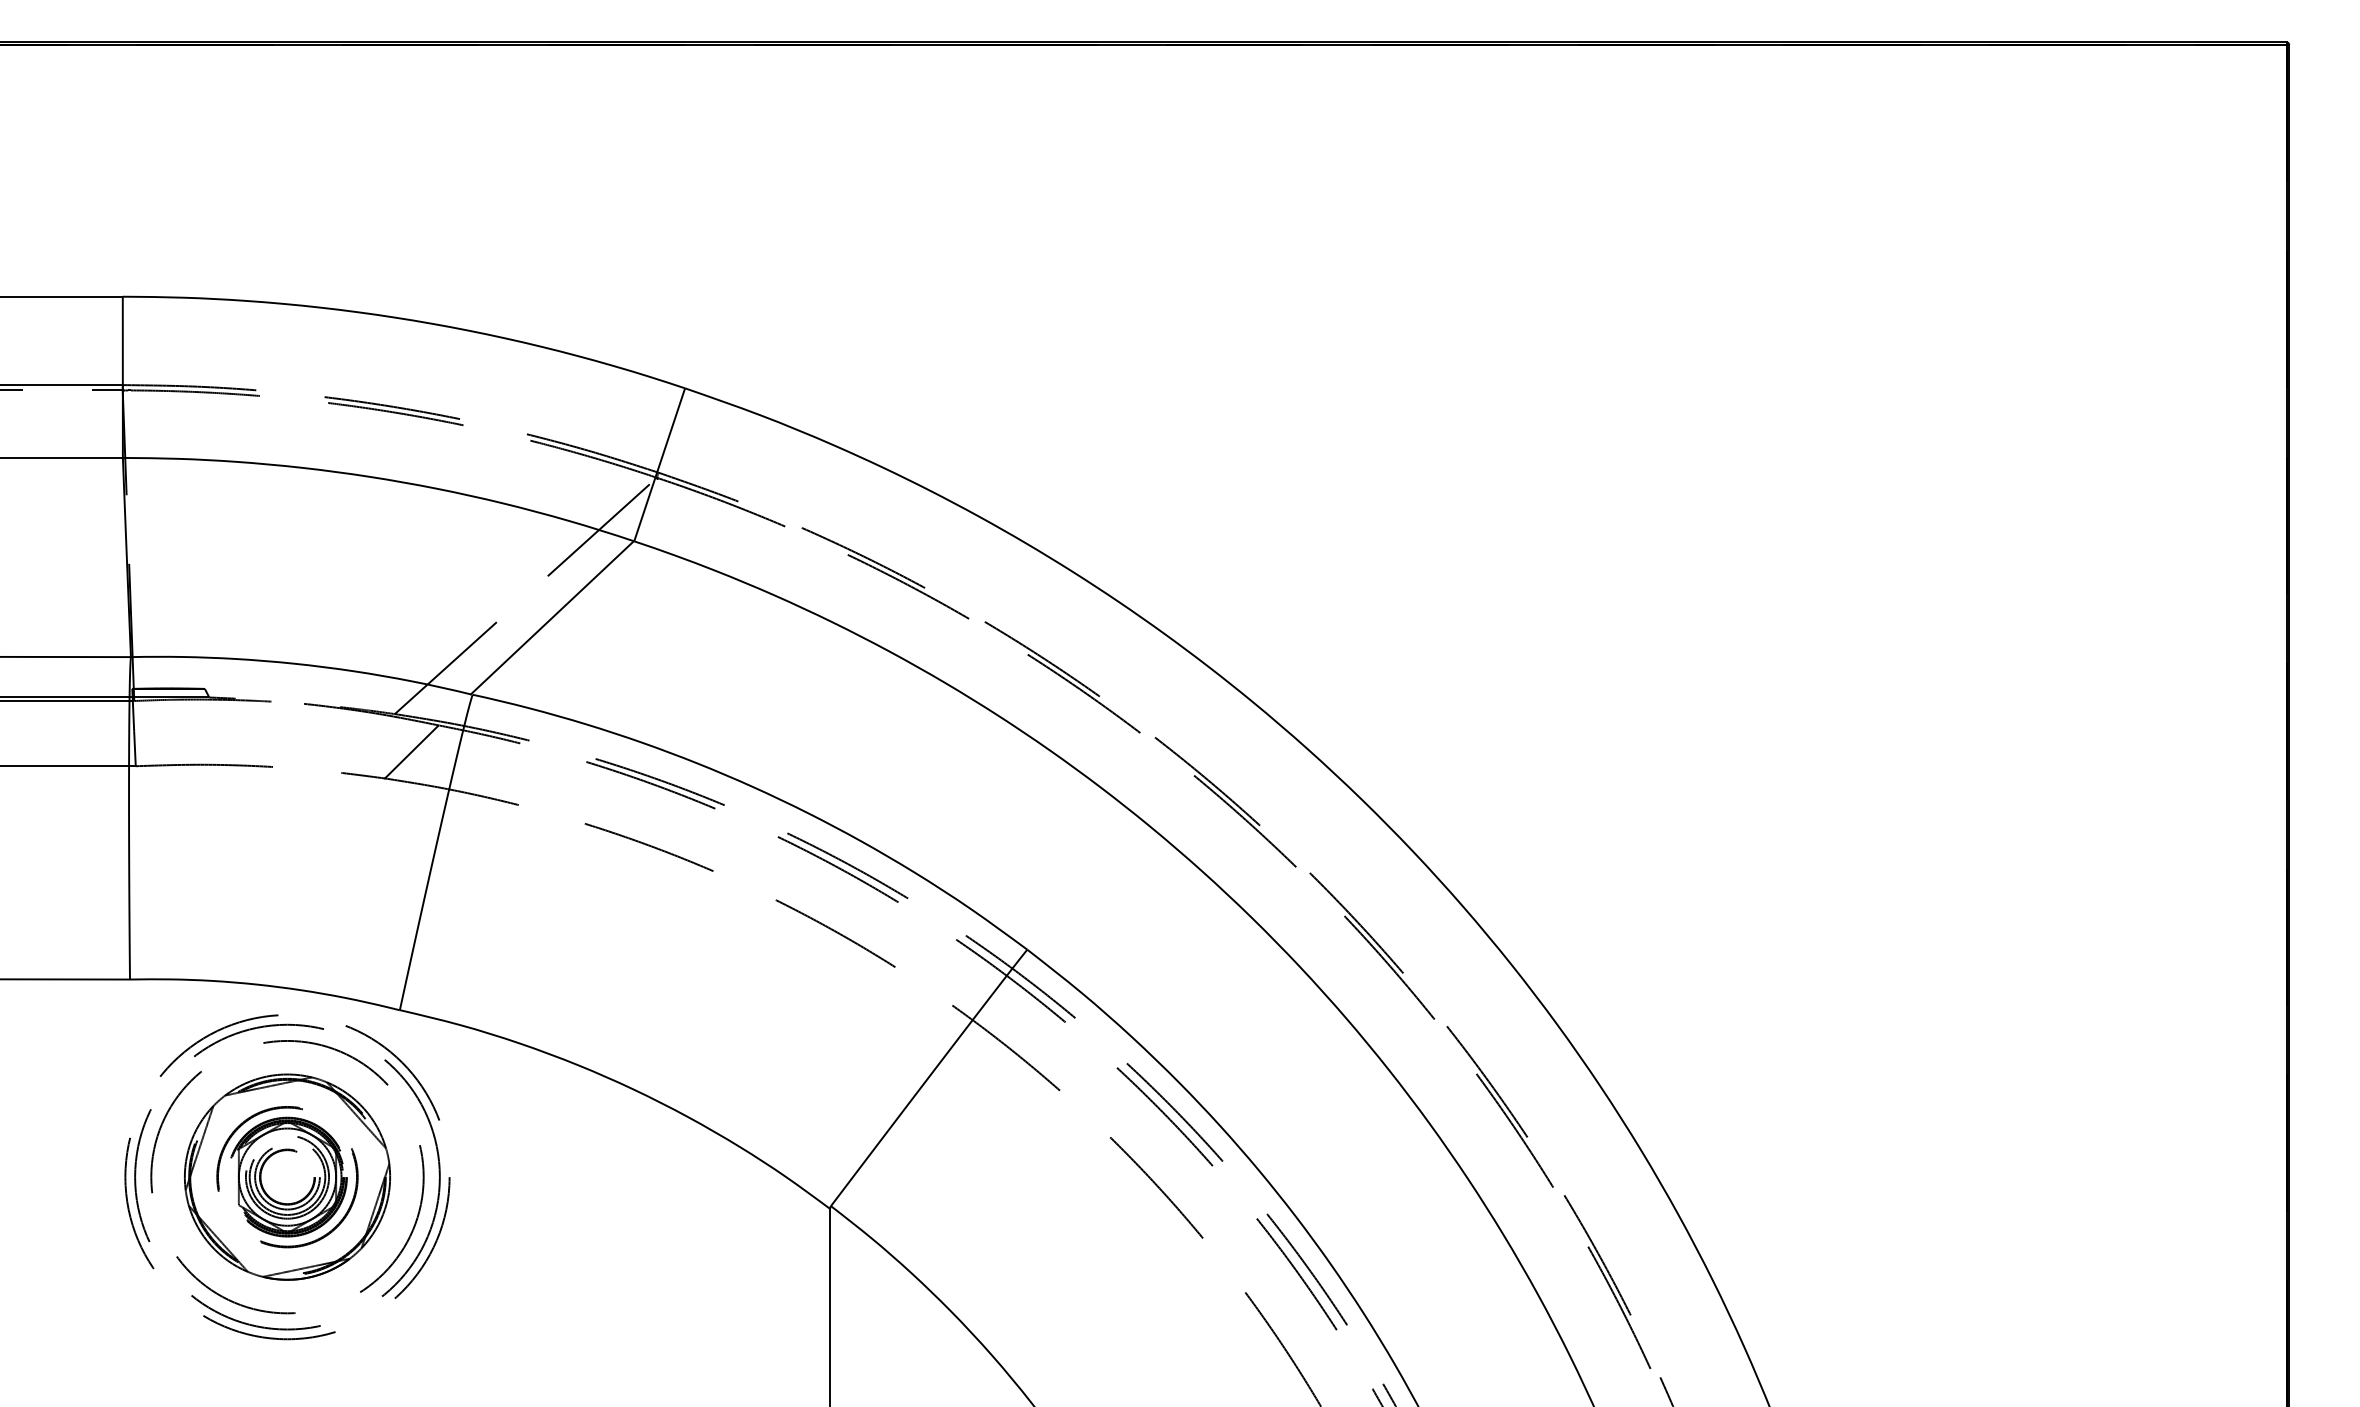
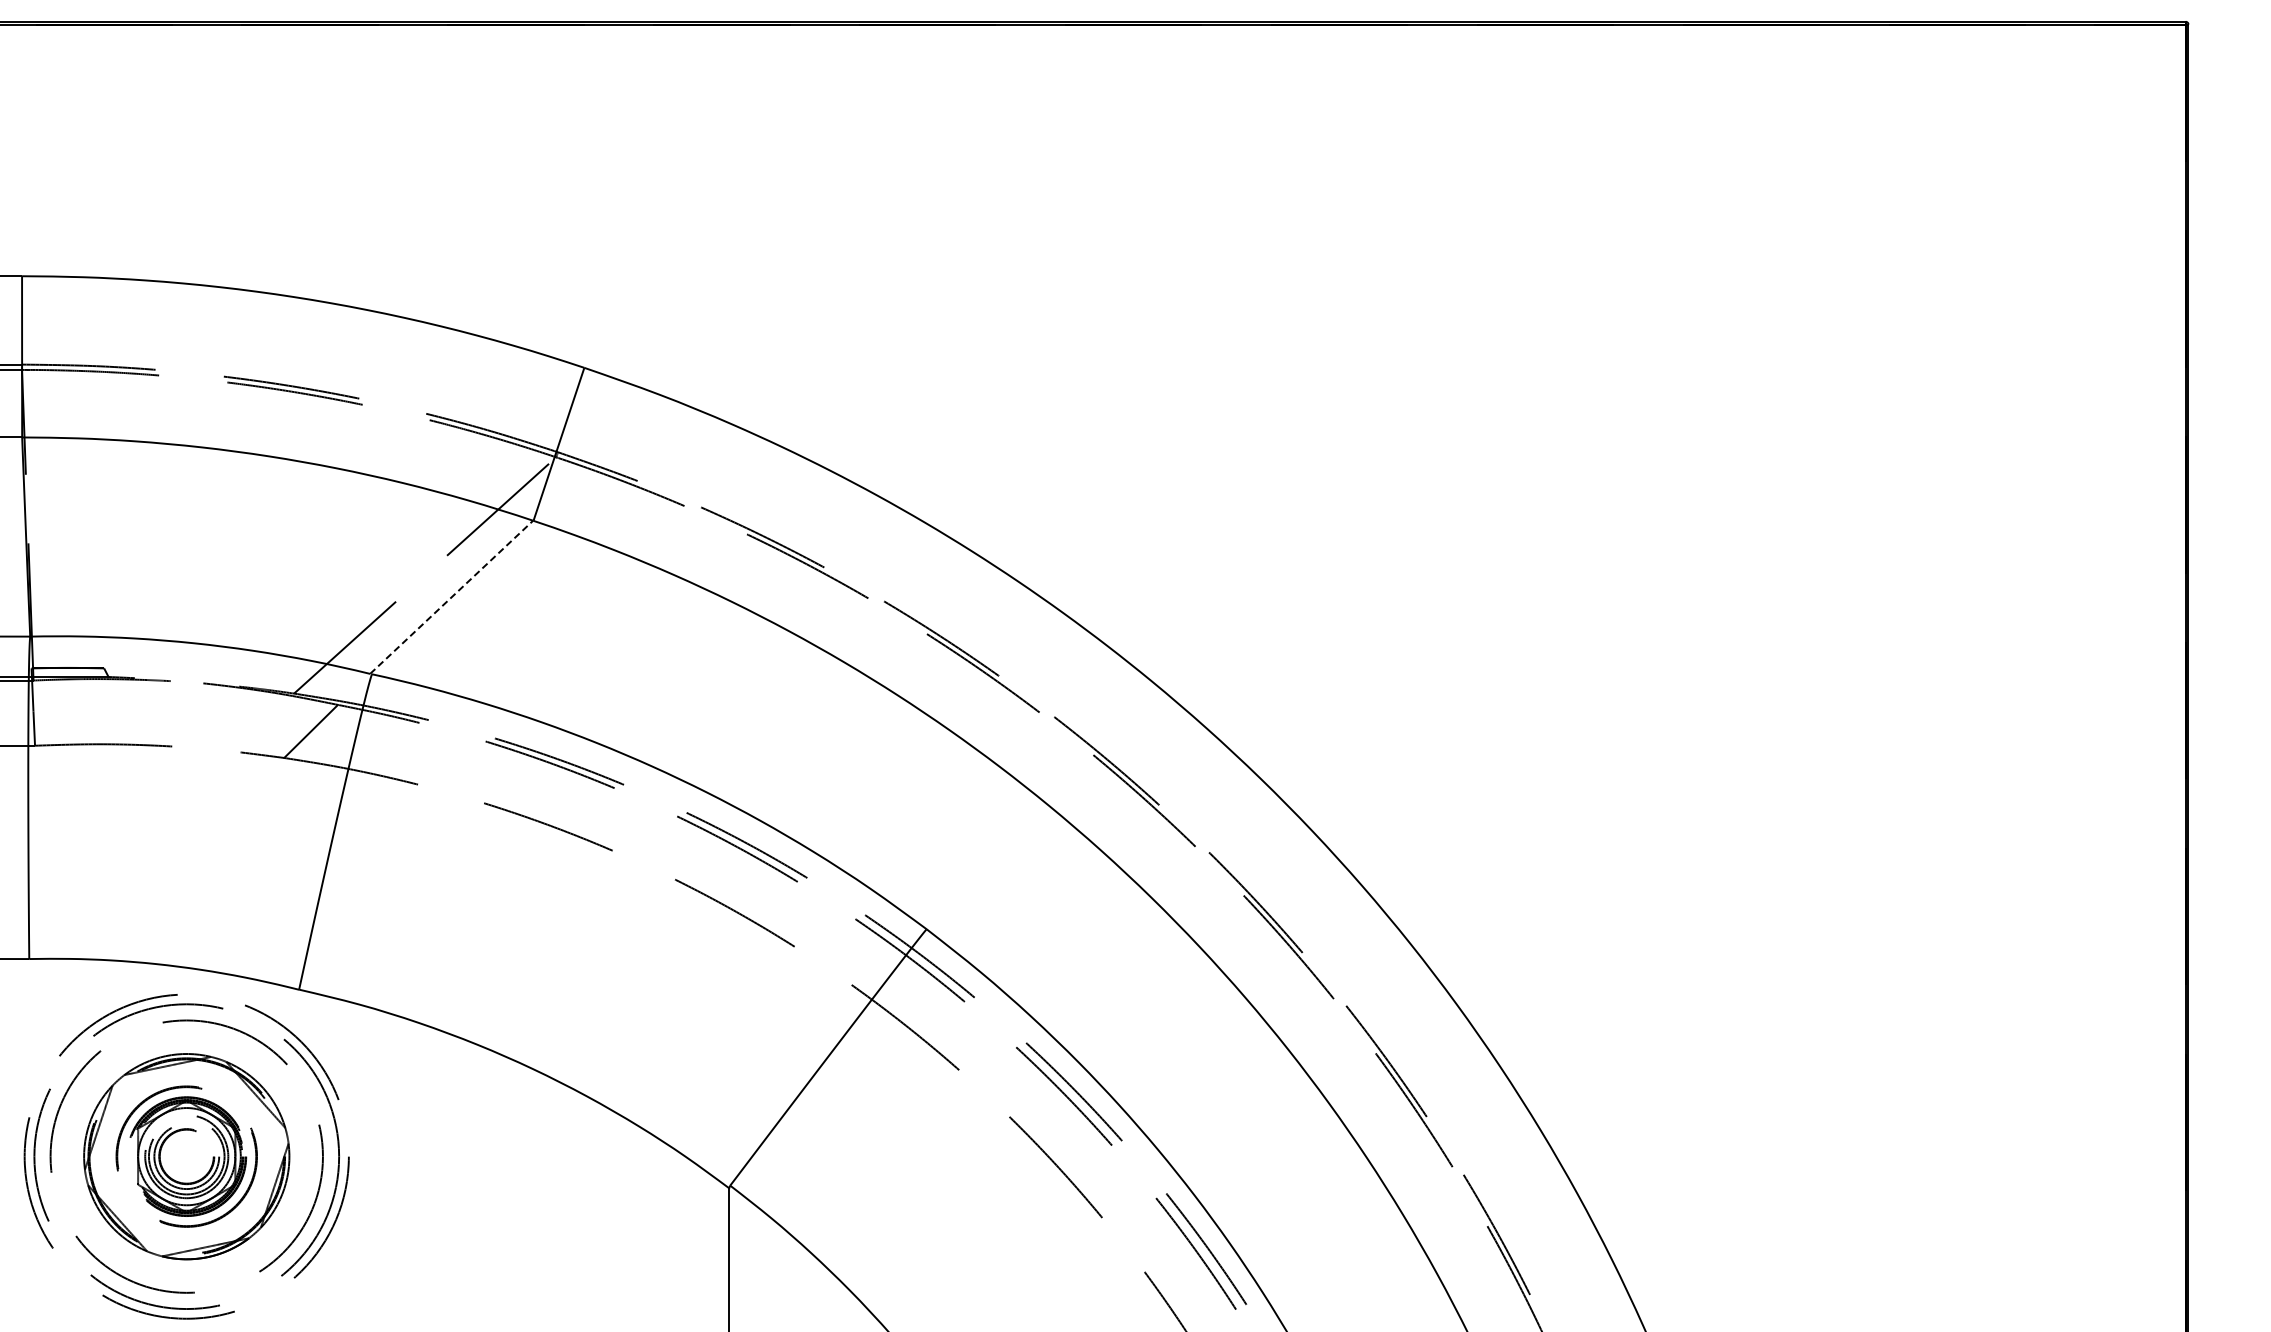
line: (552, 617) -> (451, 597), solid -> dashed

